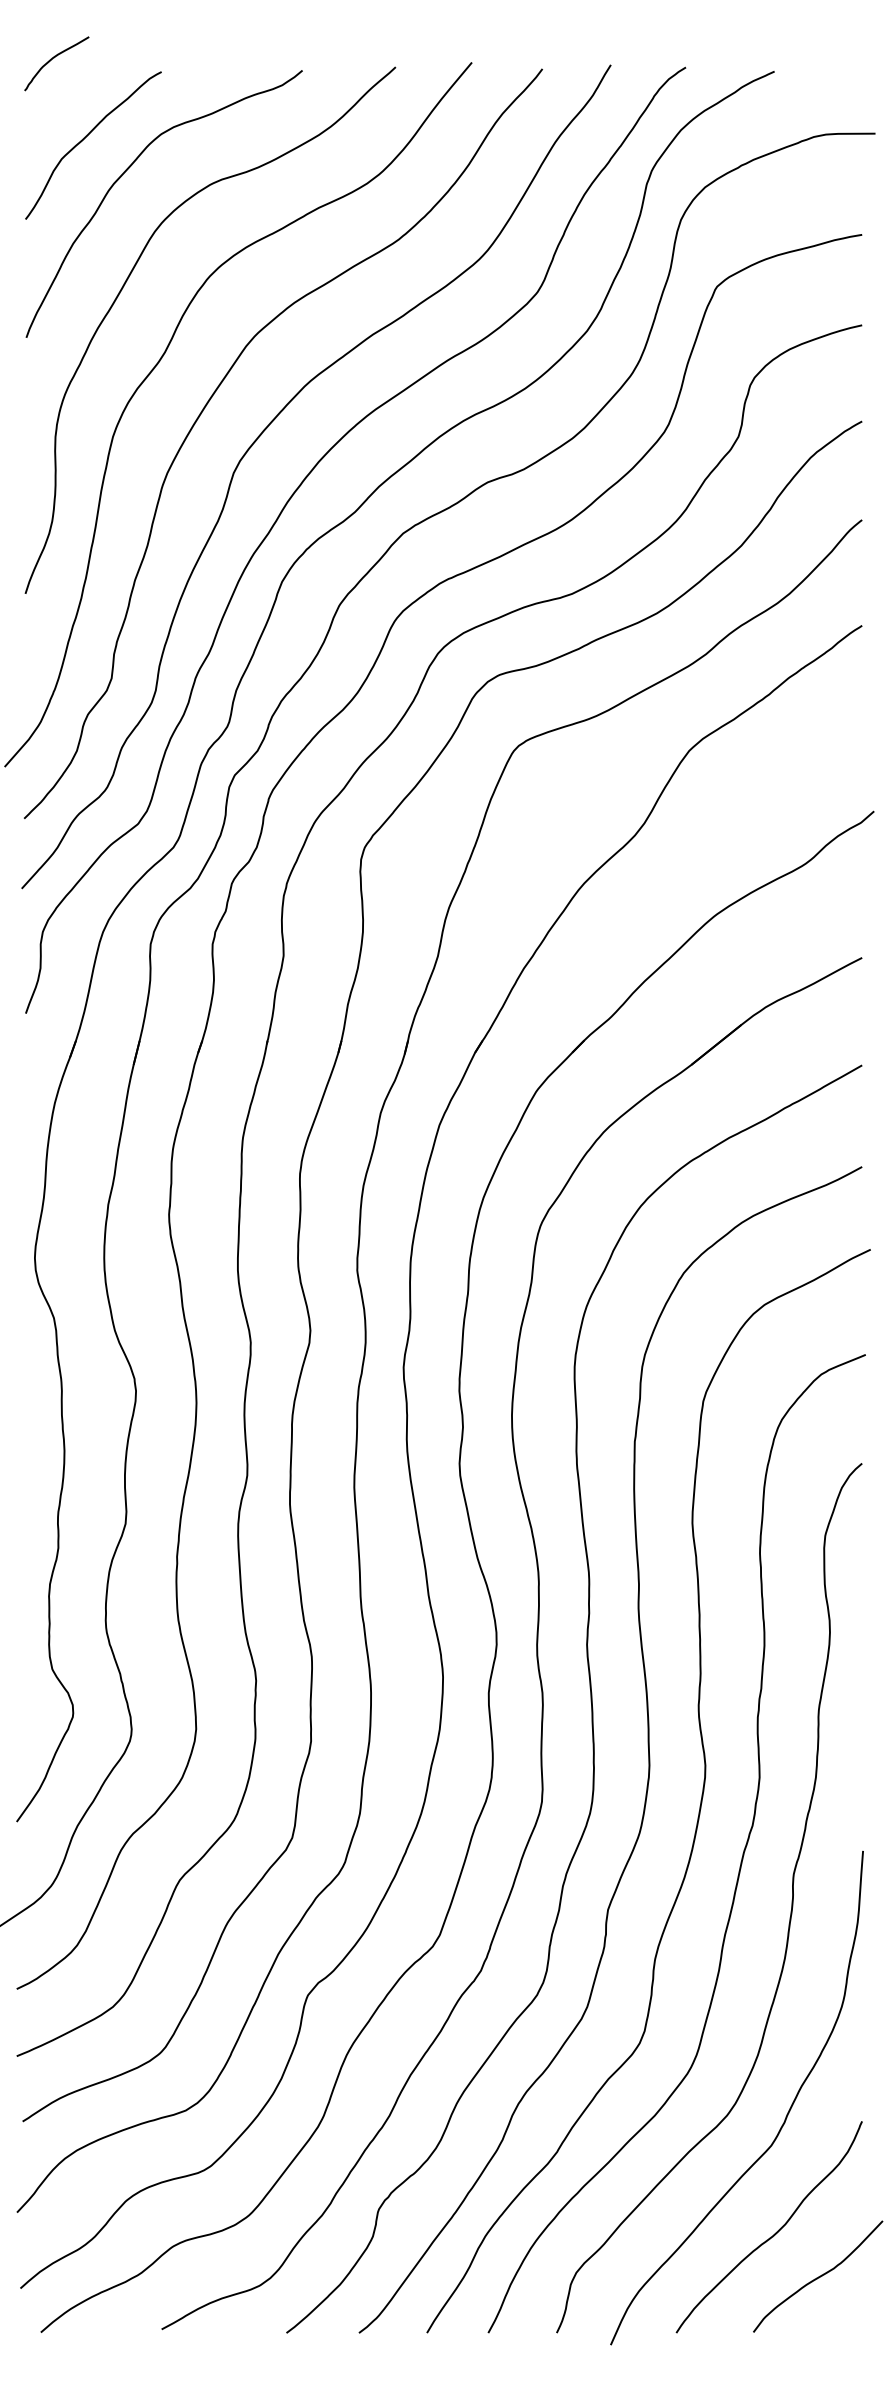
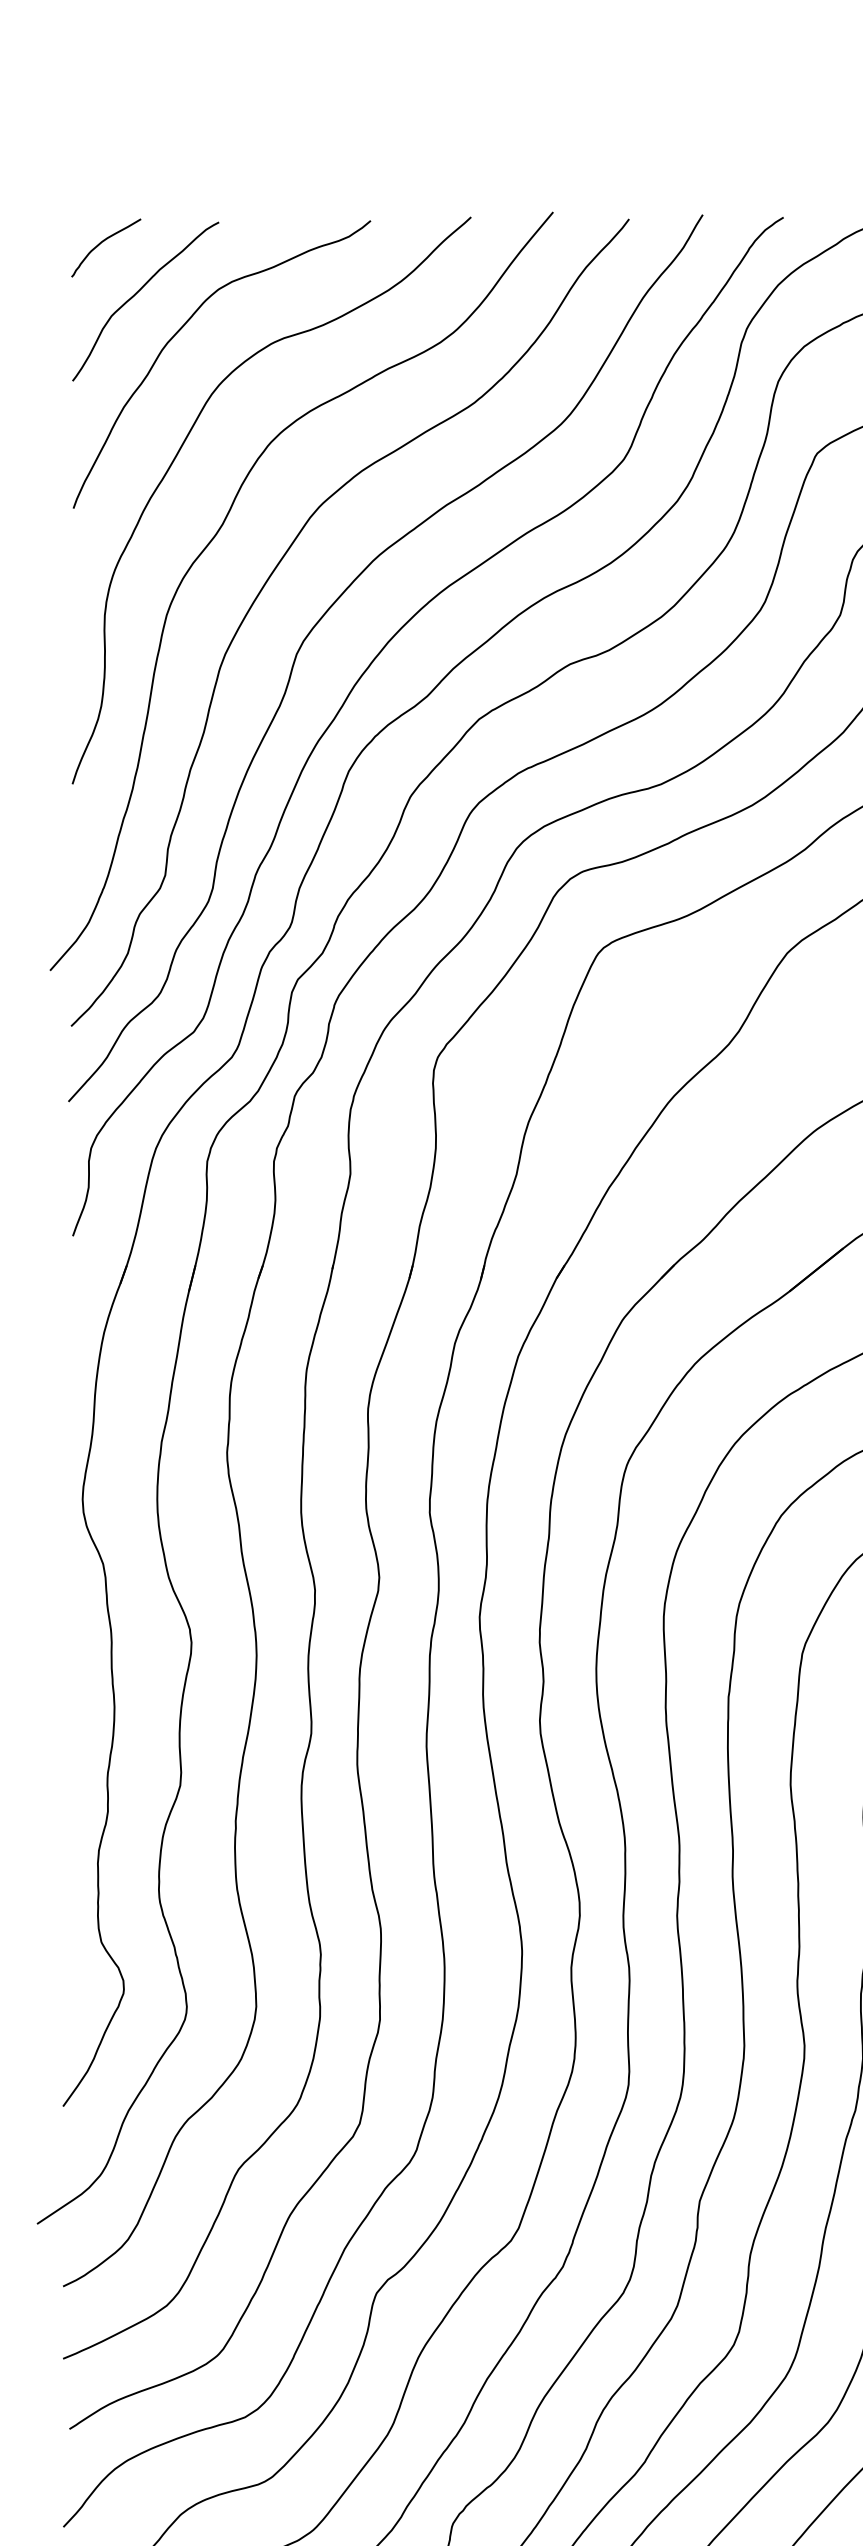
curve: (54, 58) -> (103, 242), moved

